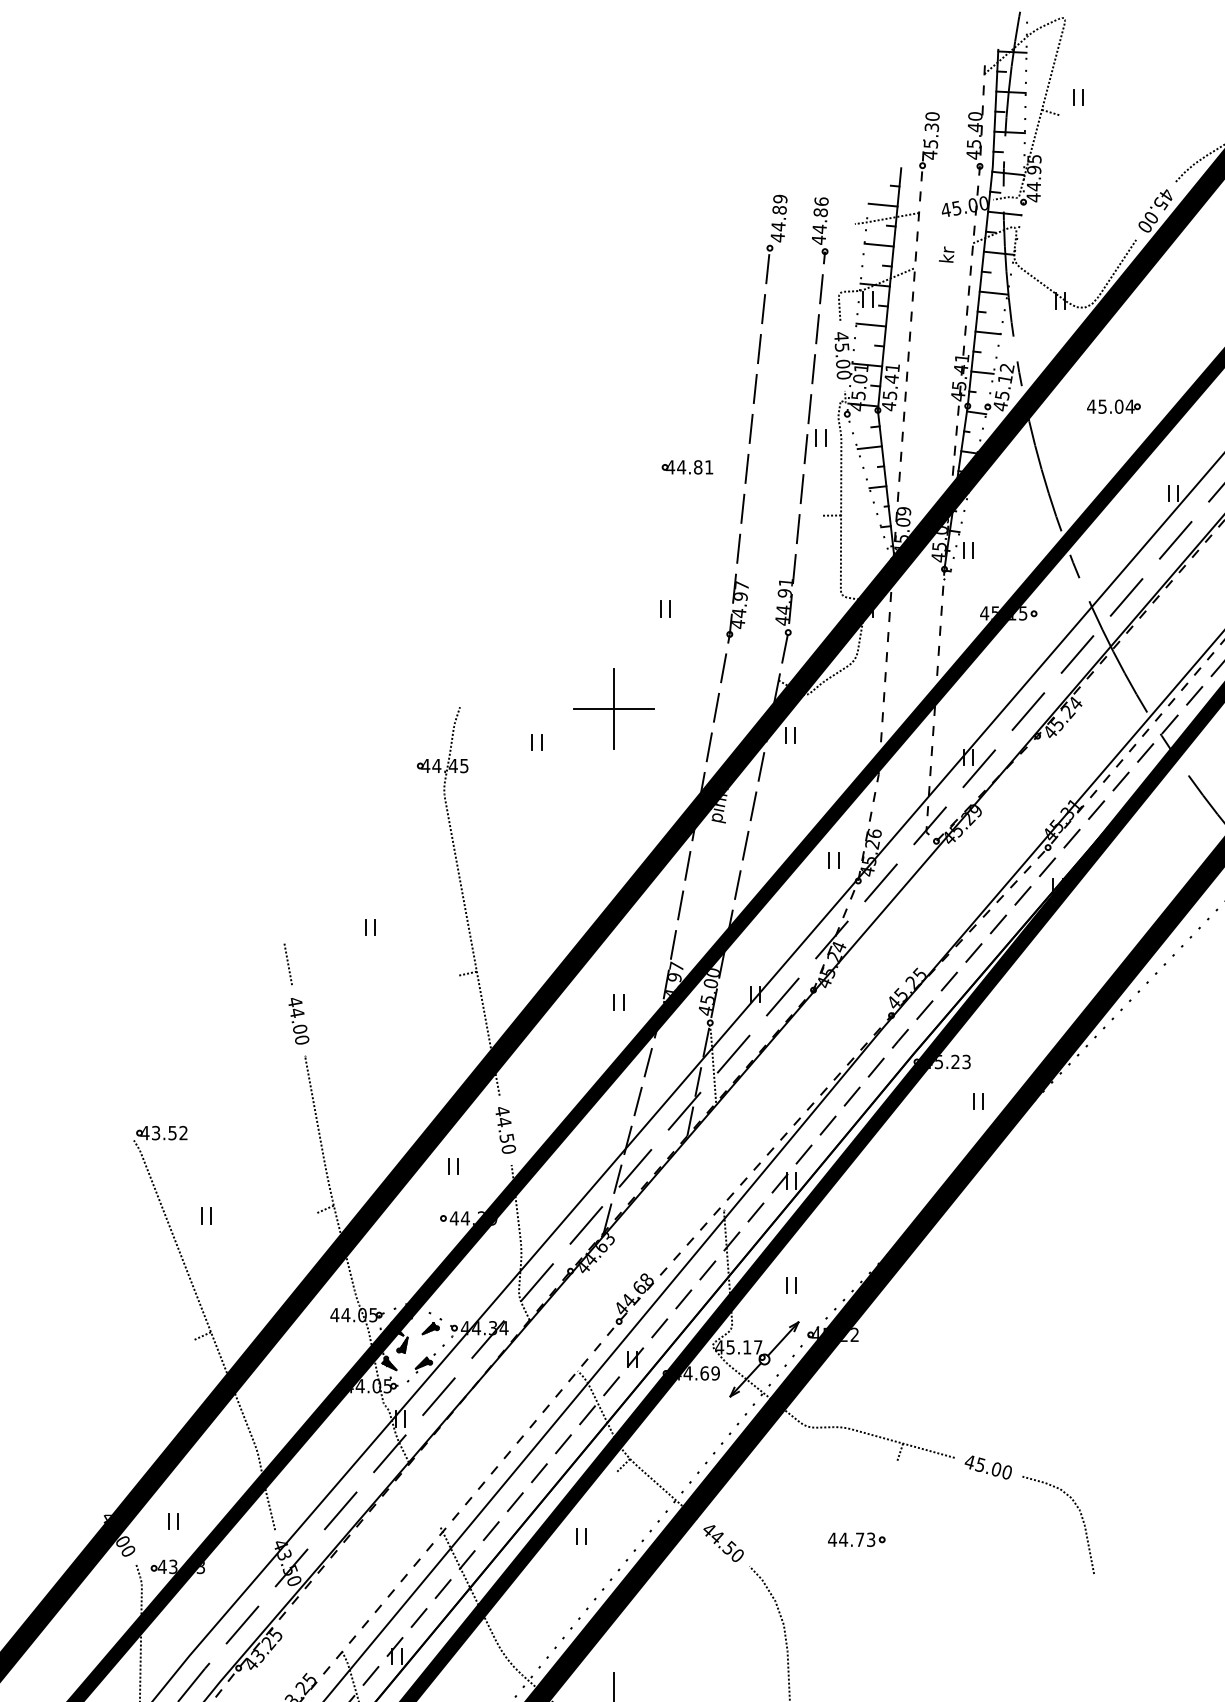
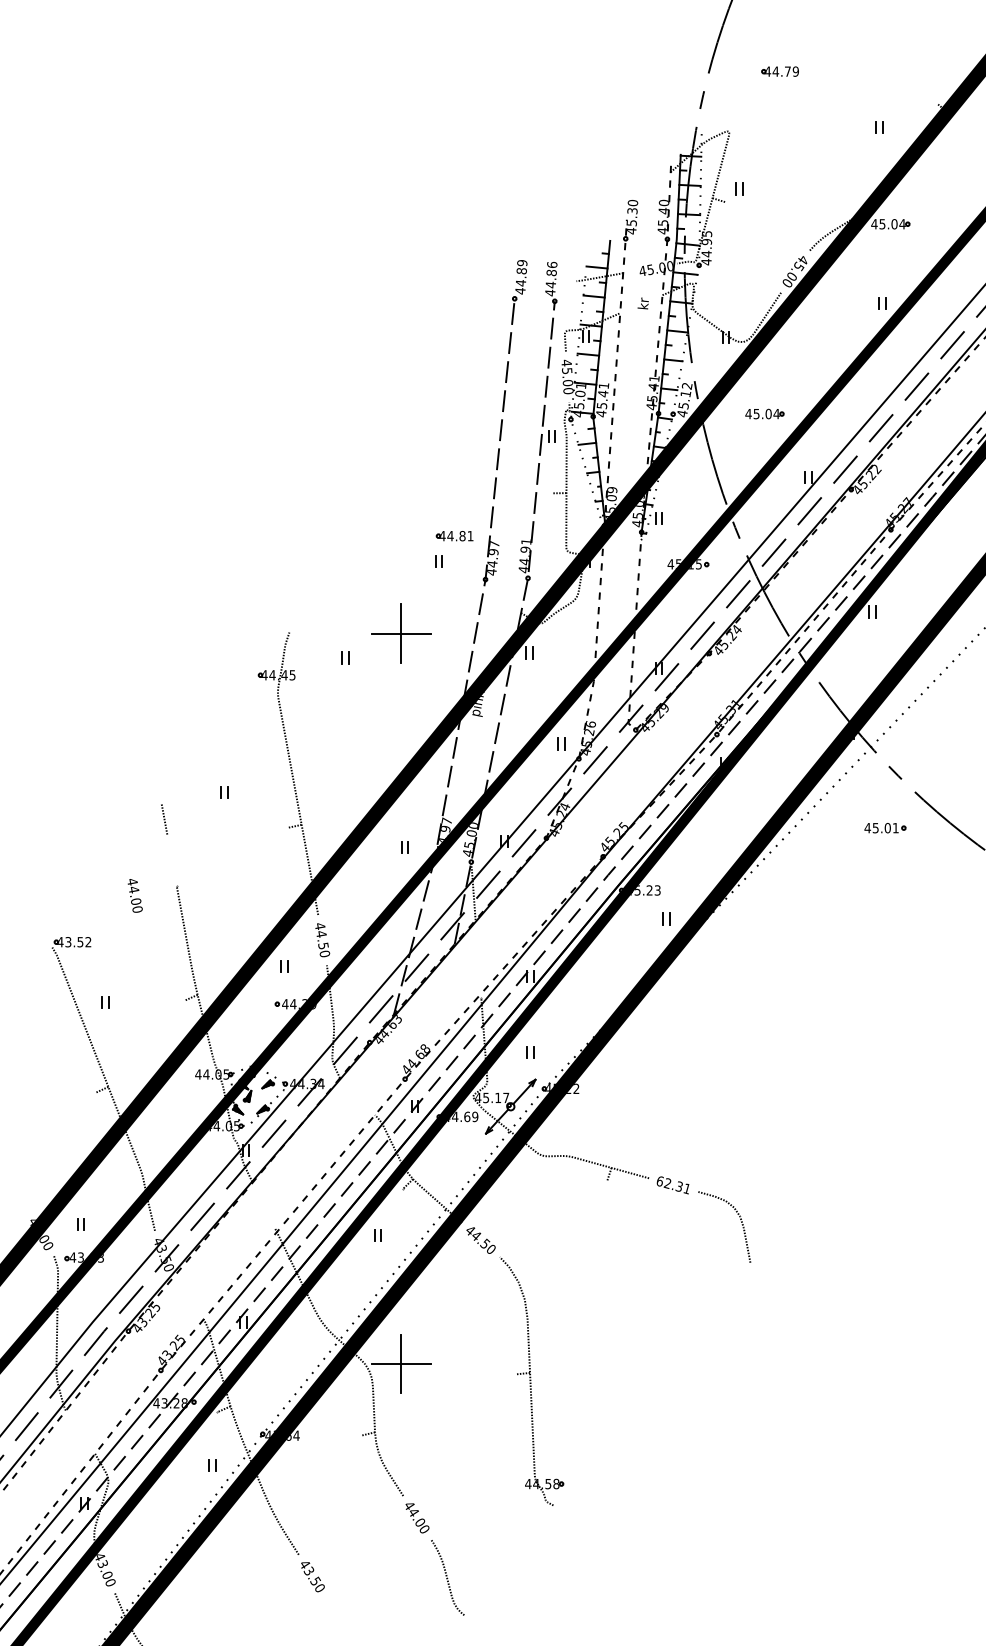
part: (687, 467) -> (454, 536), moved
text: (297, 1020) -> (134, 895), moved
text: (988, 1467) -> (673, 1185), 45.00 -> 62.31
part: (856, 1539) -> (577, 1237), removed

